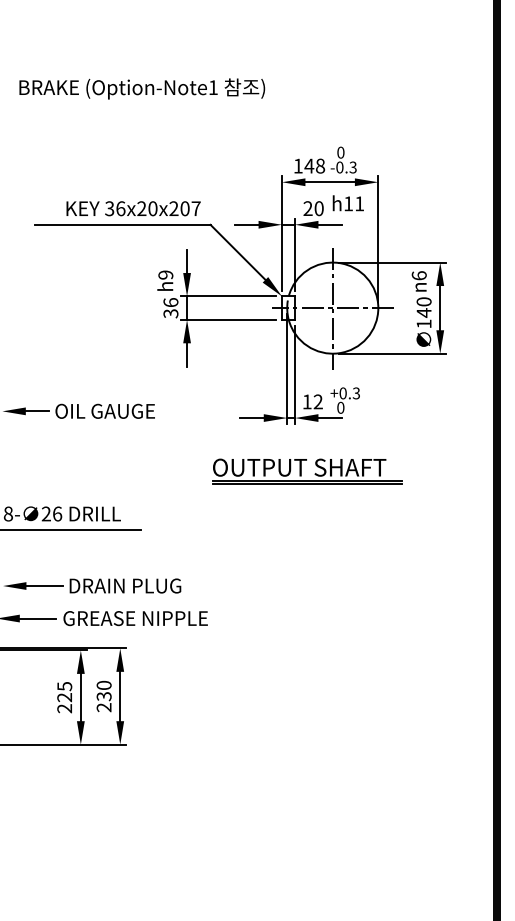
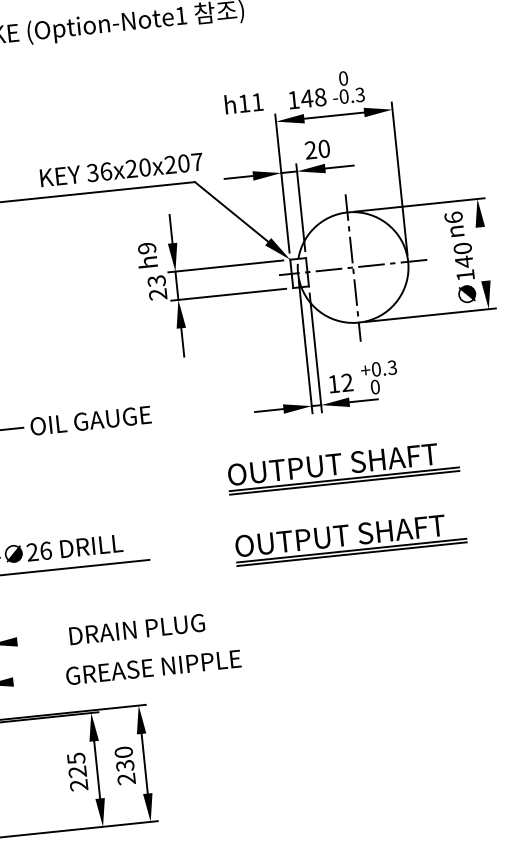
text: (347, 203) -> (242, 103), moved
text: (133, 208) -> (121, 169), moved
text: (170, 308) -> (156, 288), 36 -> 23
line: (440, 308) -> (483, 254), removed
part: (307, 530) -> (350, 539), added
line: (44, 586) -> (39, 640), removed
line: (37, 618) -> (34, 679), removed

